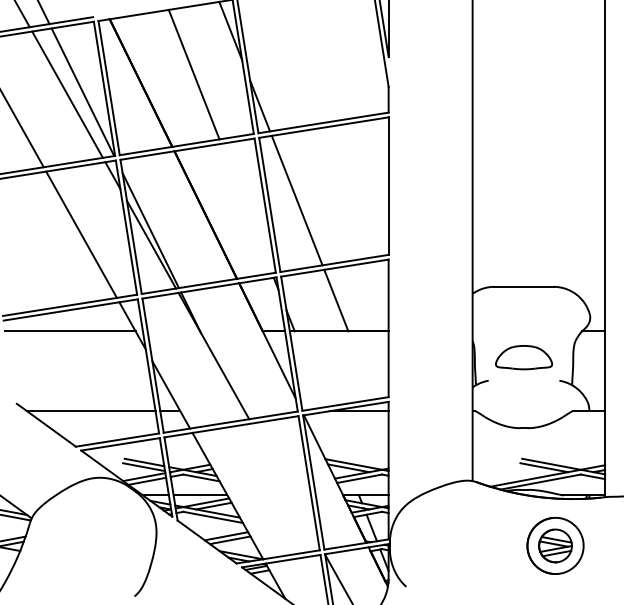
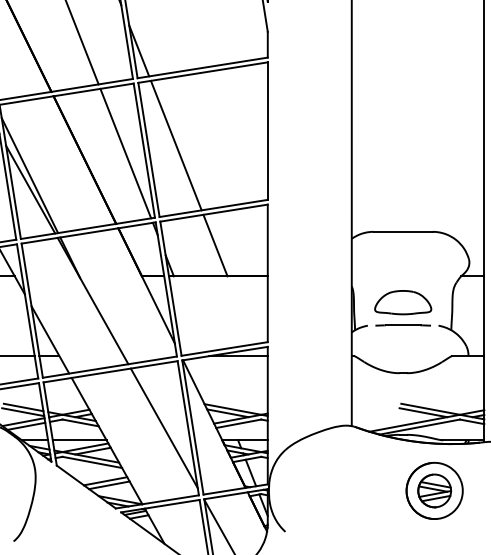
line: (246, 208) -> (125, 153), added
line: (523, 380) -> (402, 325), added
line: (284, 483) -> (163, 428), added

